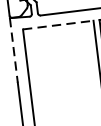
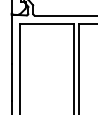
line: (58, 25) -> (47, 24), dashed -> solid
line: (13, 50) -> (11, 39), dashed -> solid

